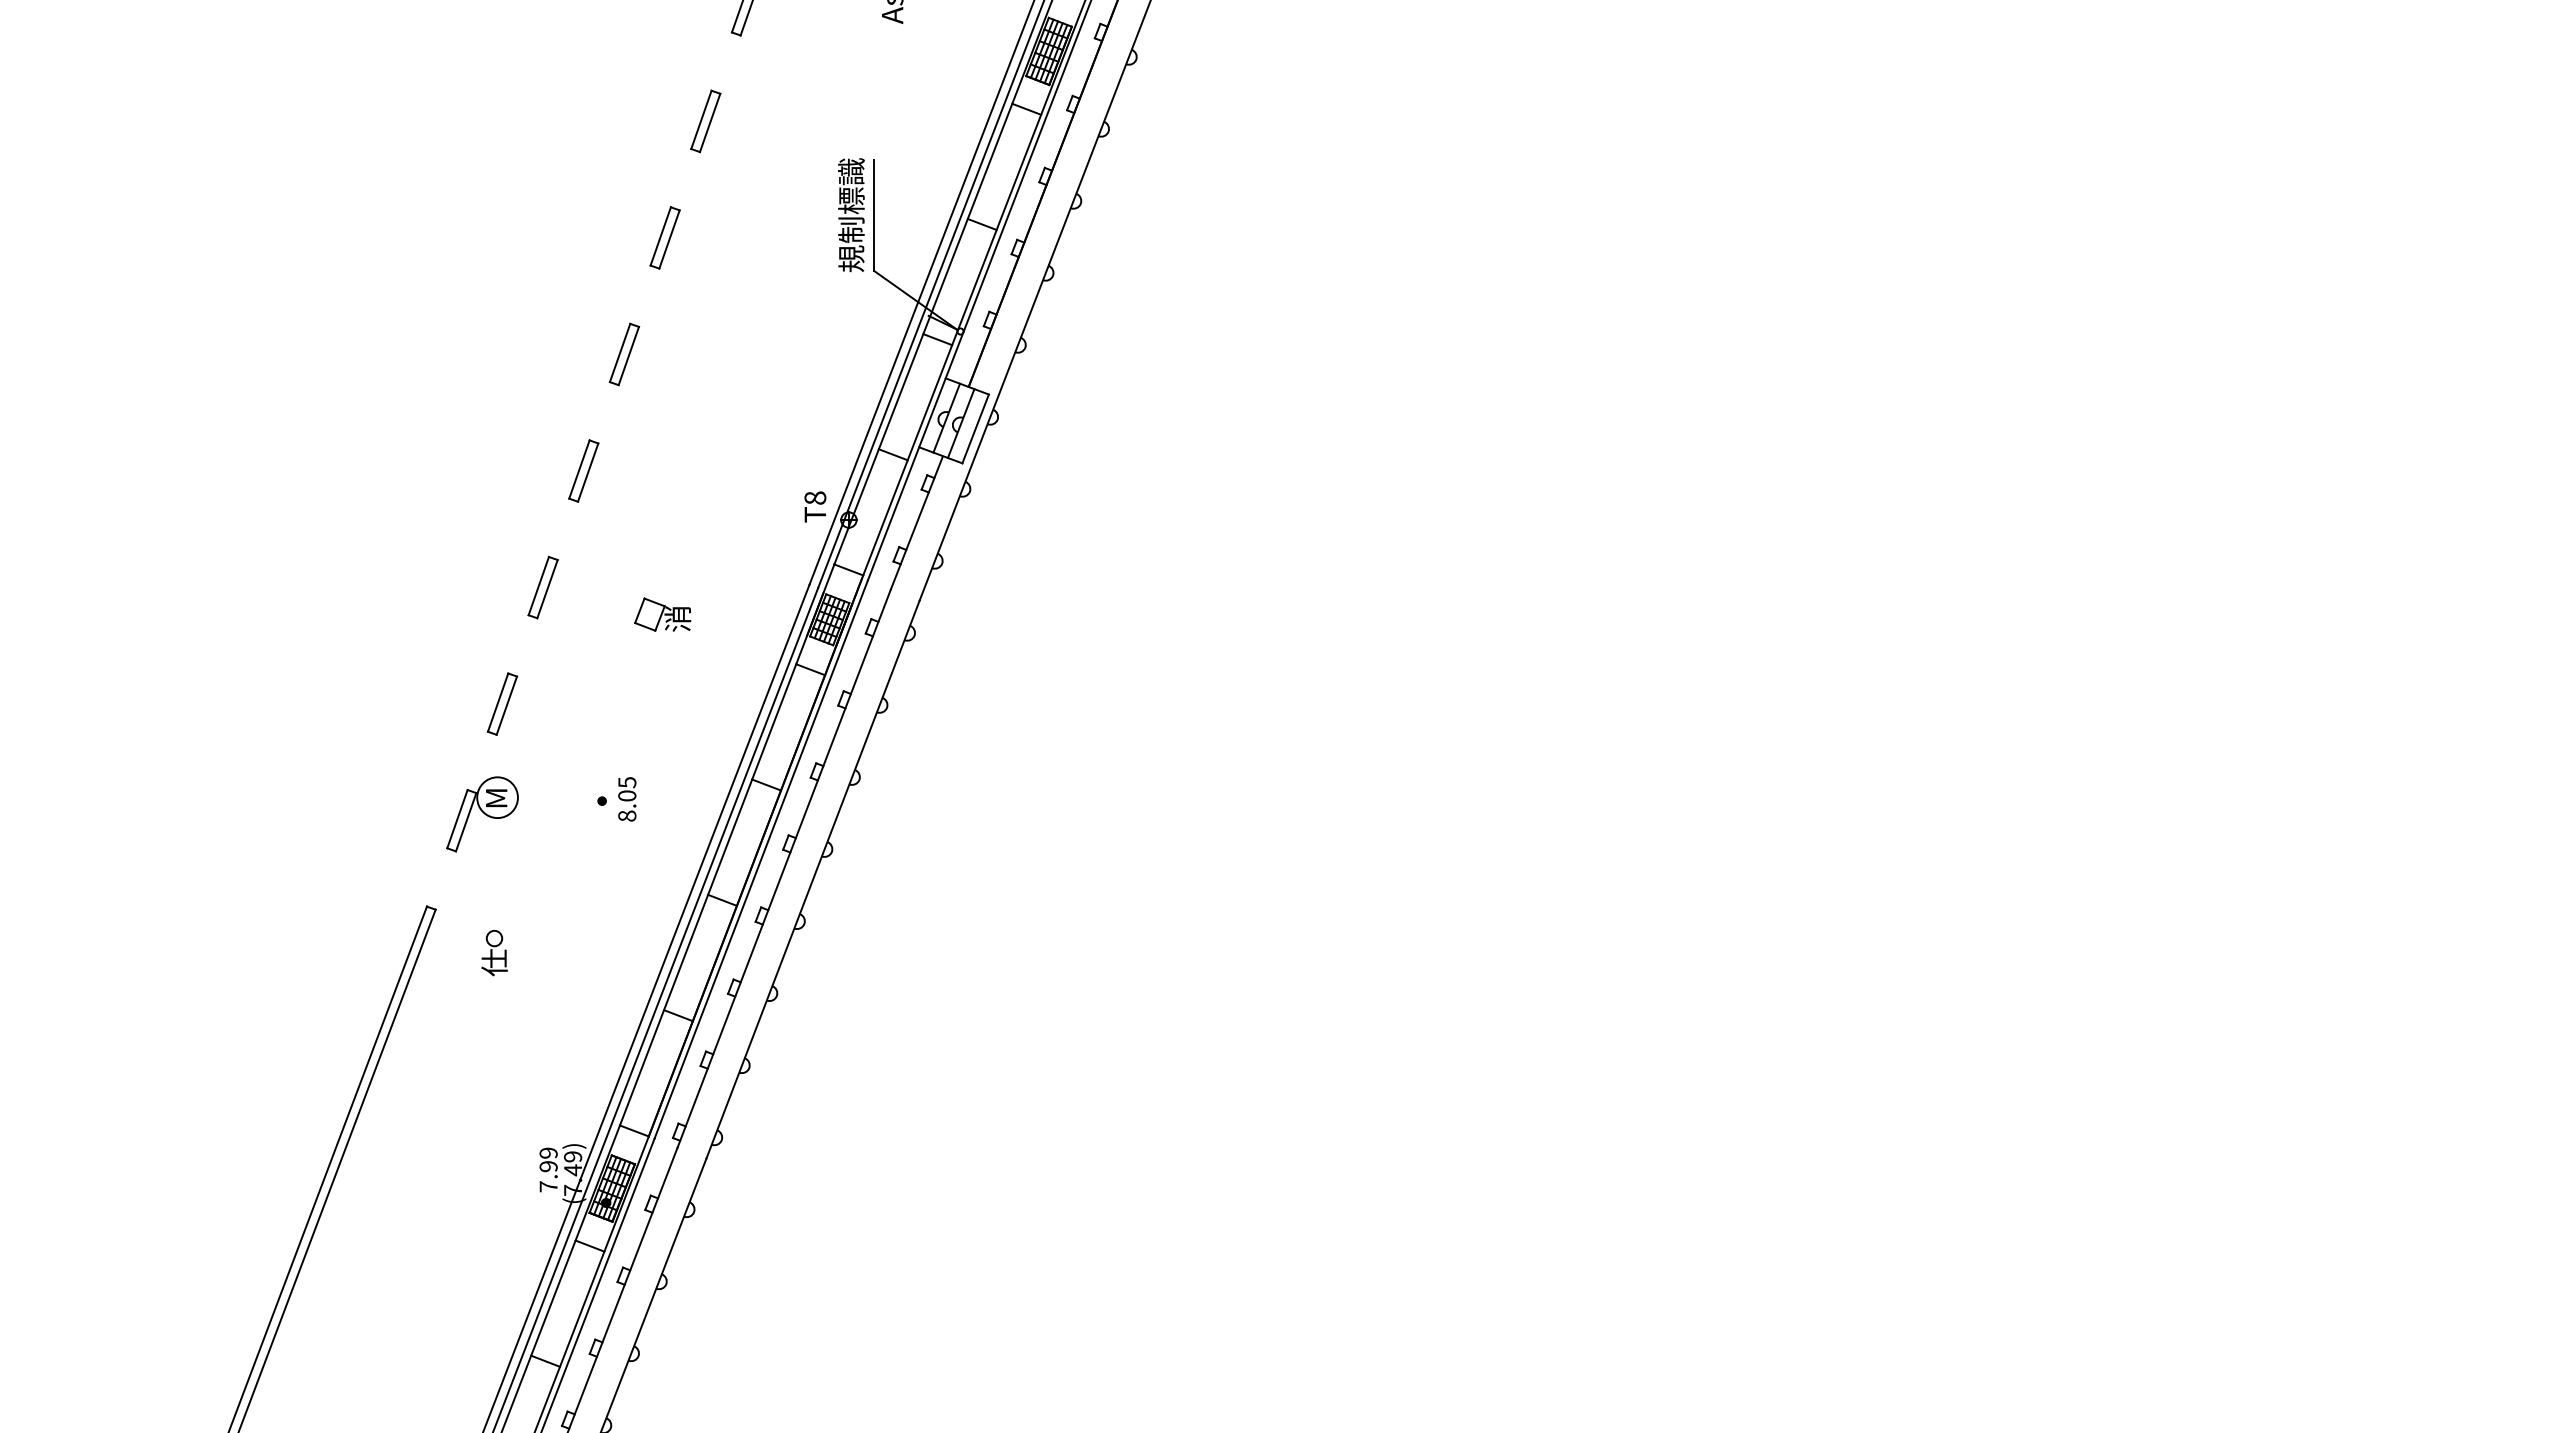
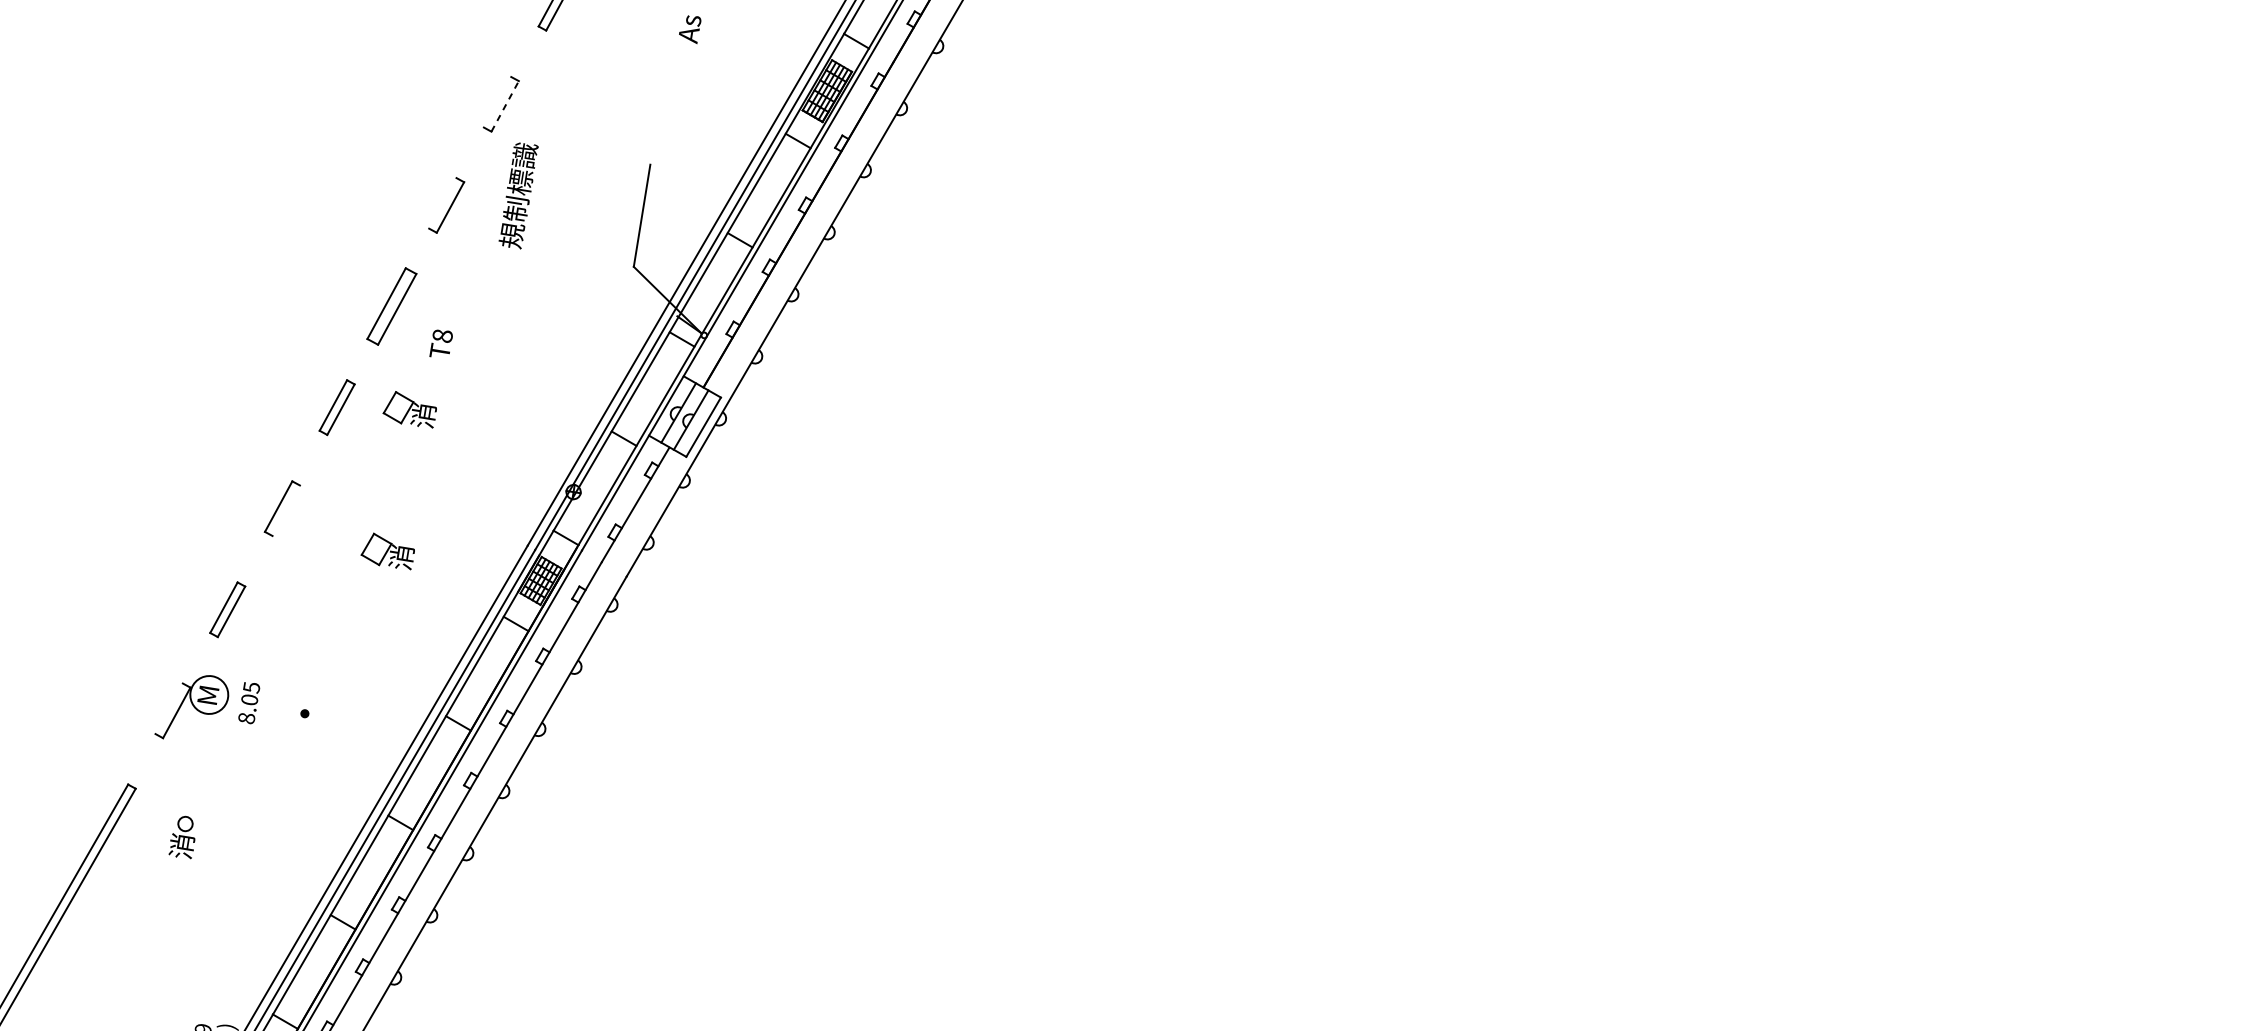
line: (701, 119) -> (497, 101), removed
line: (710, 122) -> (505, 106), solid -> dashed
text: (851, 215) -> (518, 195), moved
line: (660, 236) -> (442, 203), removed
part: (624, 354) -> (391, 306), size x1.4
part: (661, 460) -> (410, 409), added
text: (815, 506) -> (441, 343), moved
line: (547, 589) -> (286, 511), removed
text: (627, 799) -> (249, 703), moved
line: (457, 819) -> (169, 709), removed
text: (494, 962) -> (181, 846), 仕 -> 消

